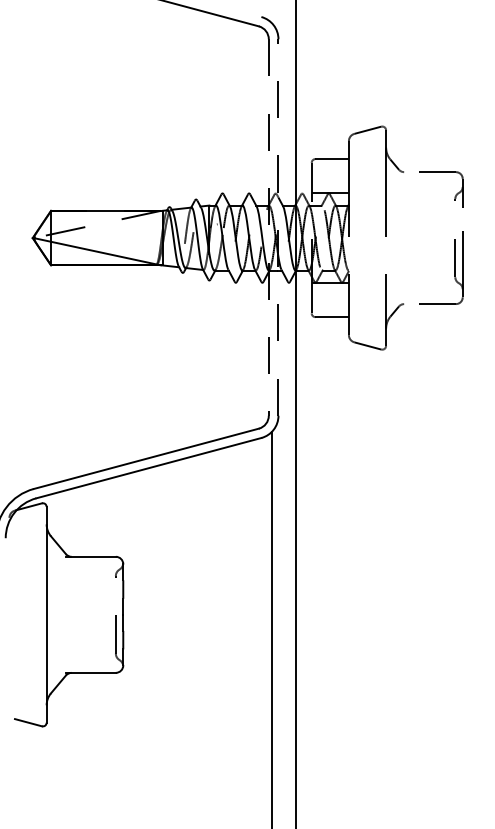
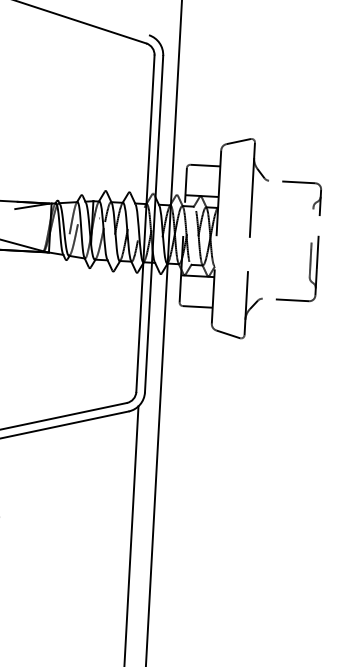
line: (278, 227) -> (154, 224), dashed -> solid
line: (268, 228) -> (145, 224), dashed -> solid

